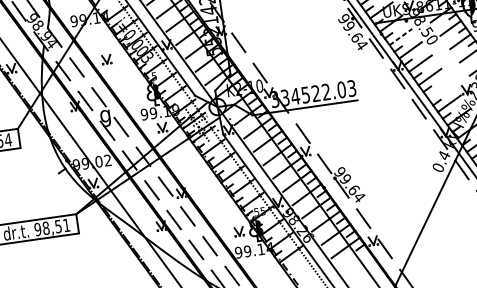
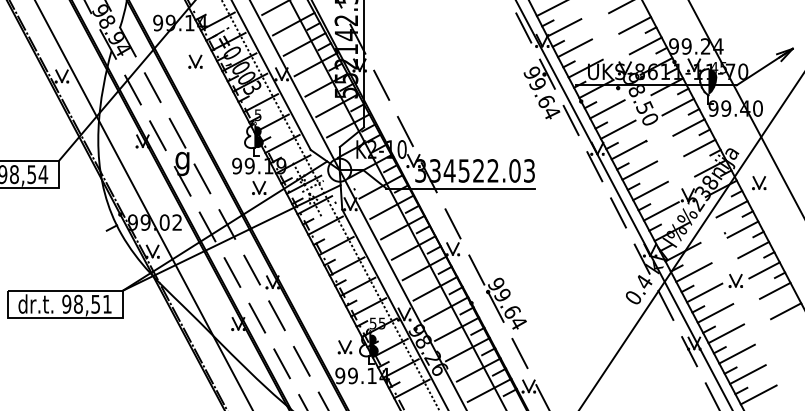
line: (401, 37) -> (607, 109), dashed -> solid
part: (106, 59) -> (195, 61), moved
line: (439, 90) -> (650, 190), added

